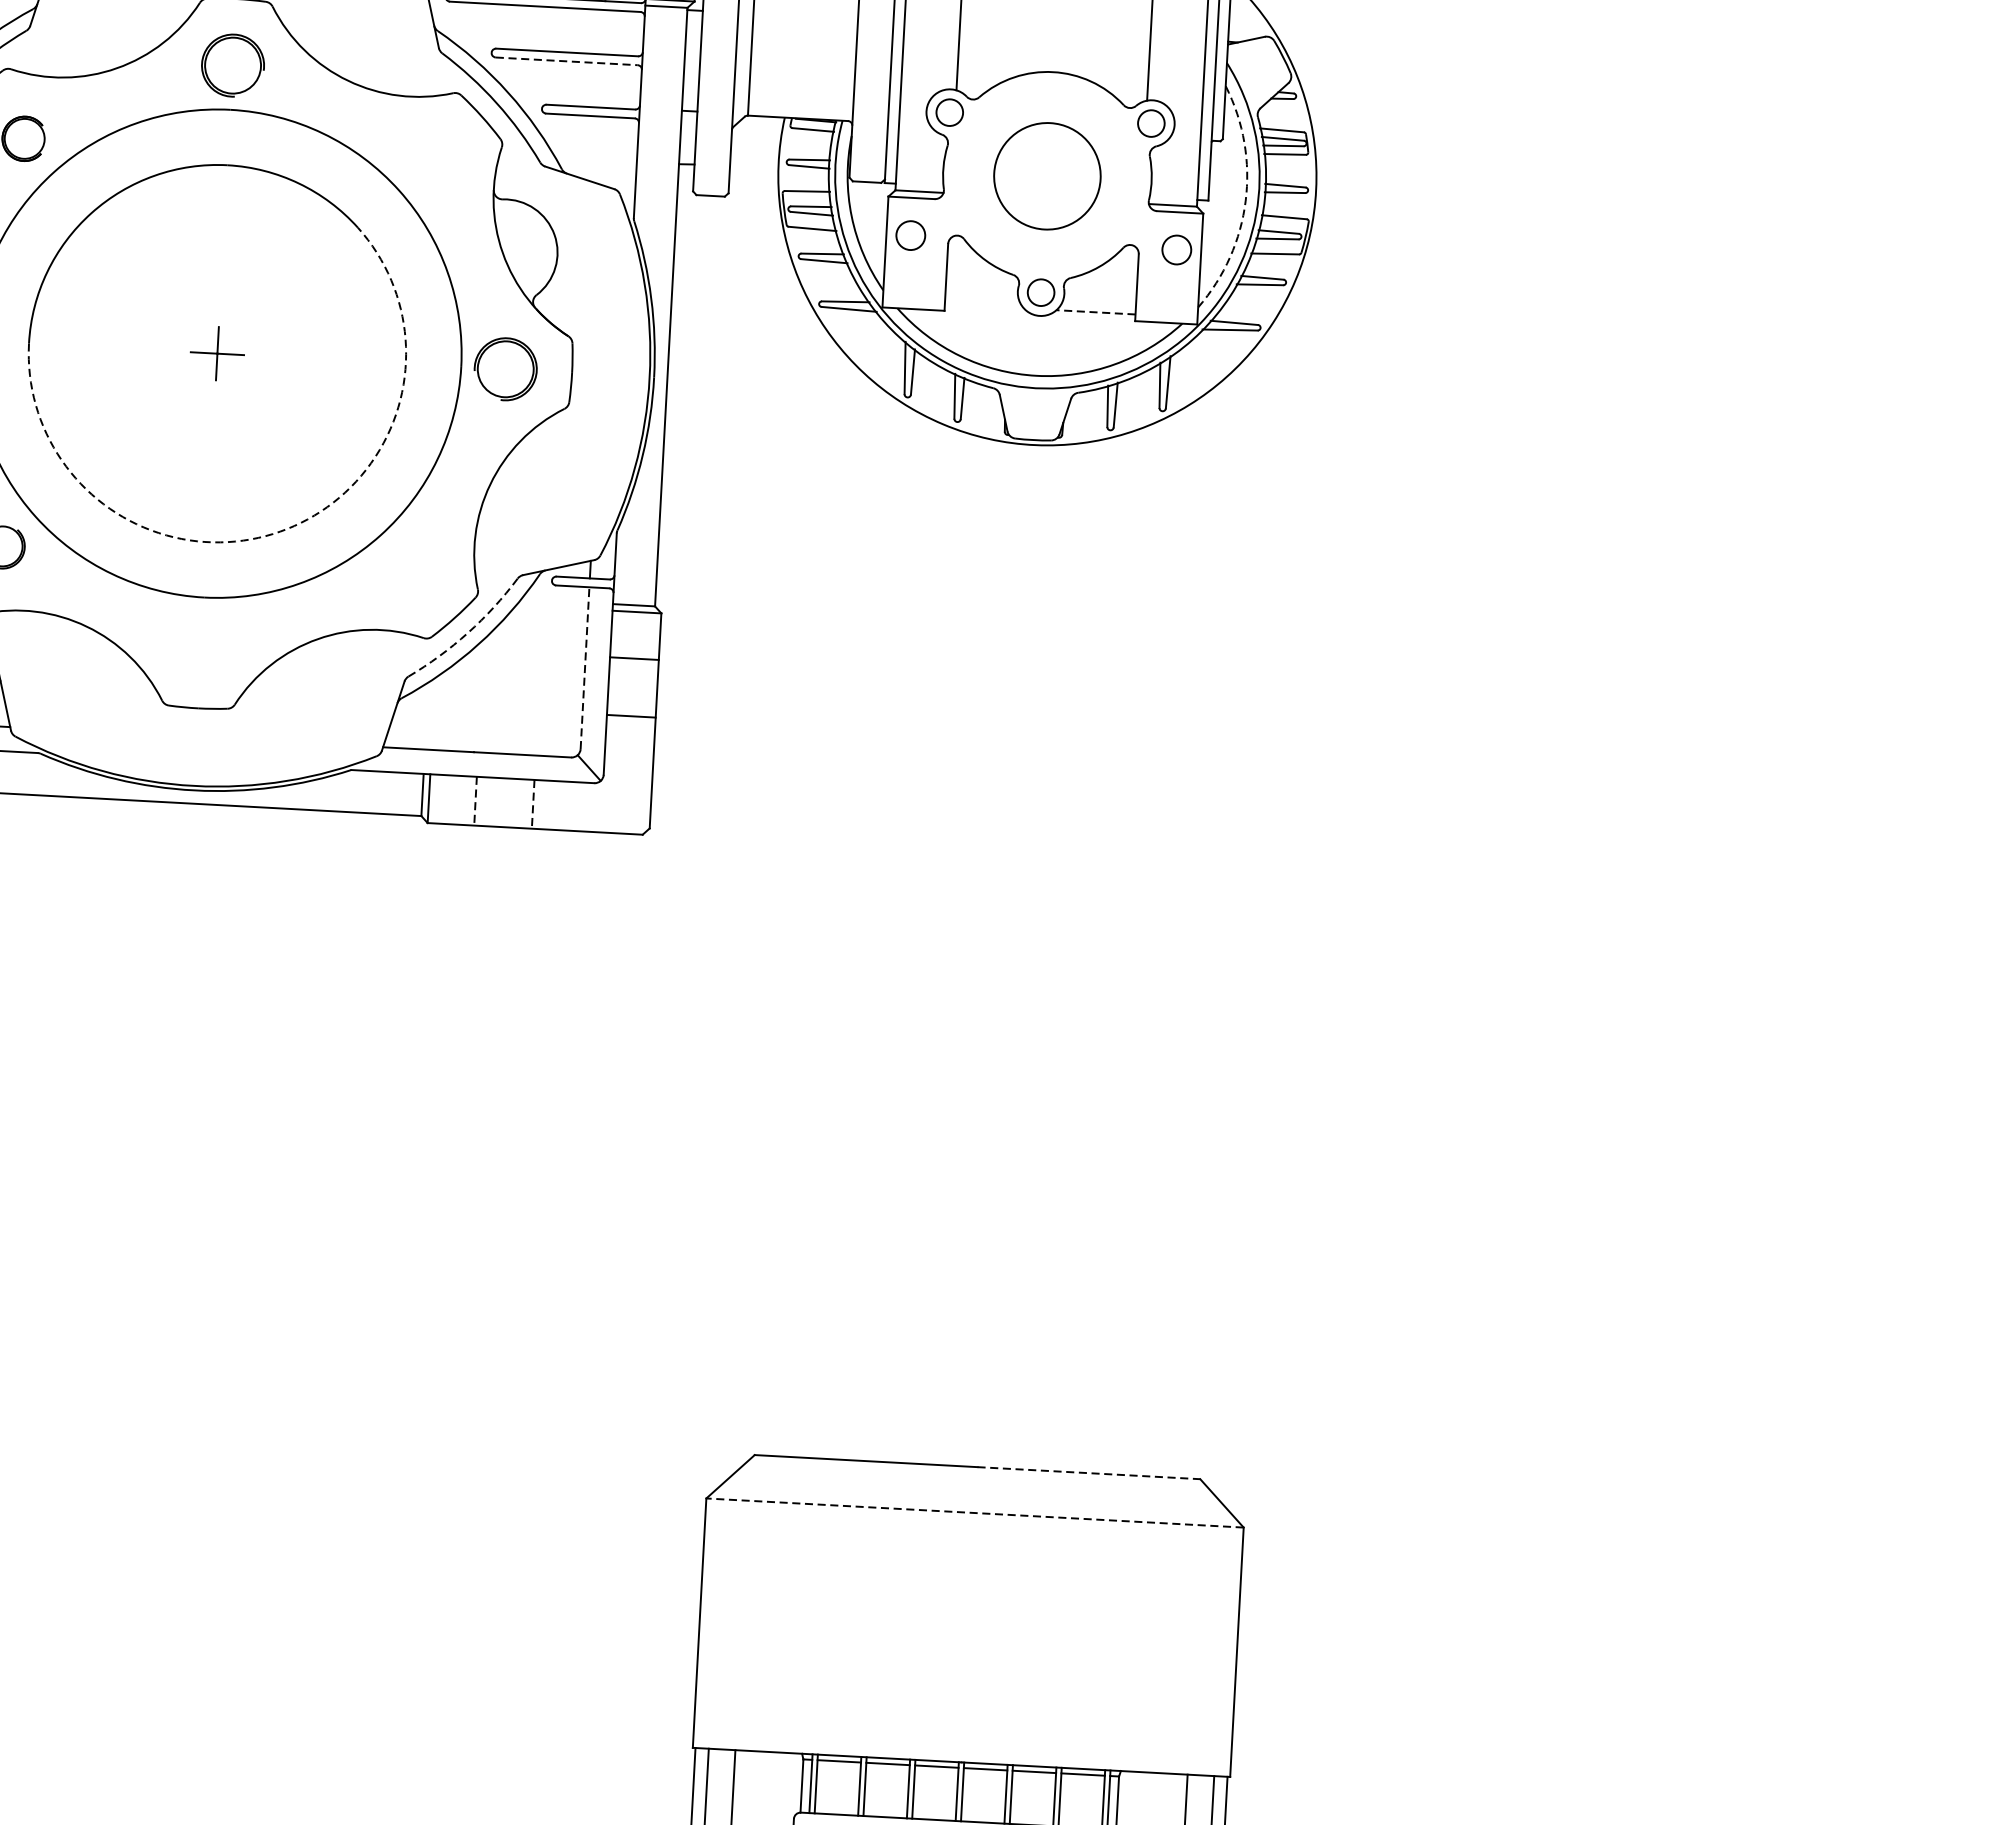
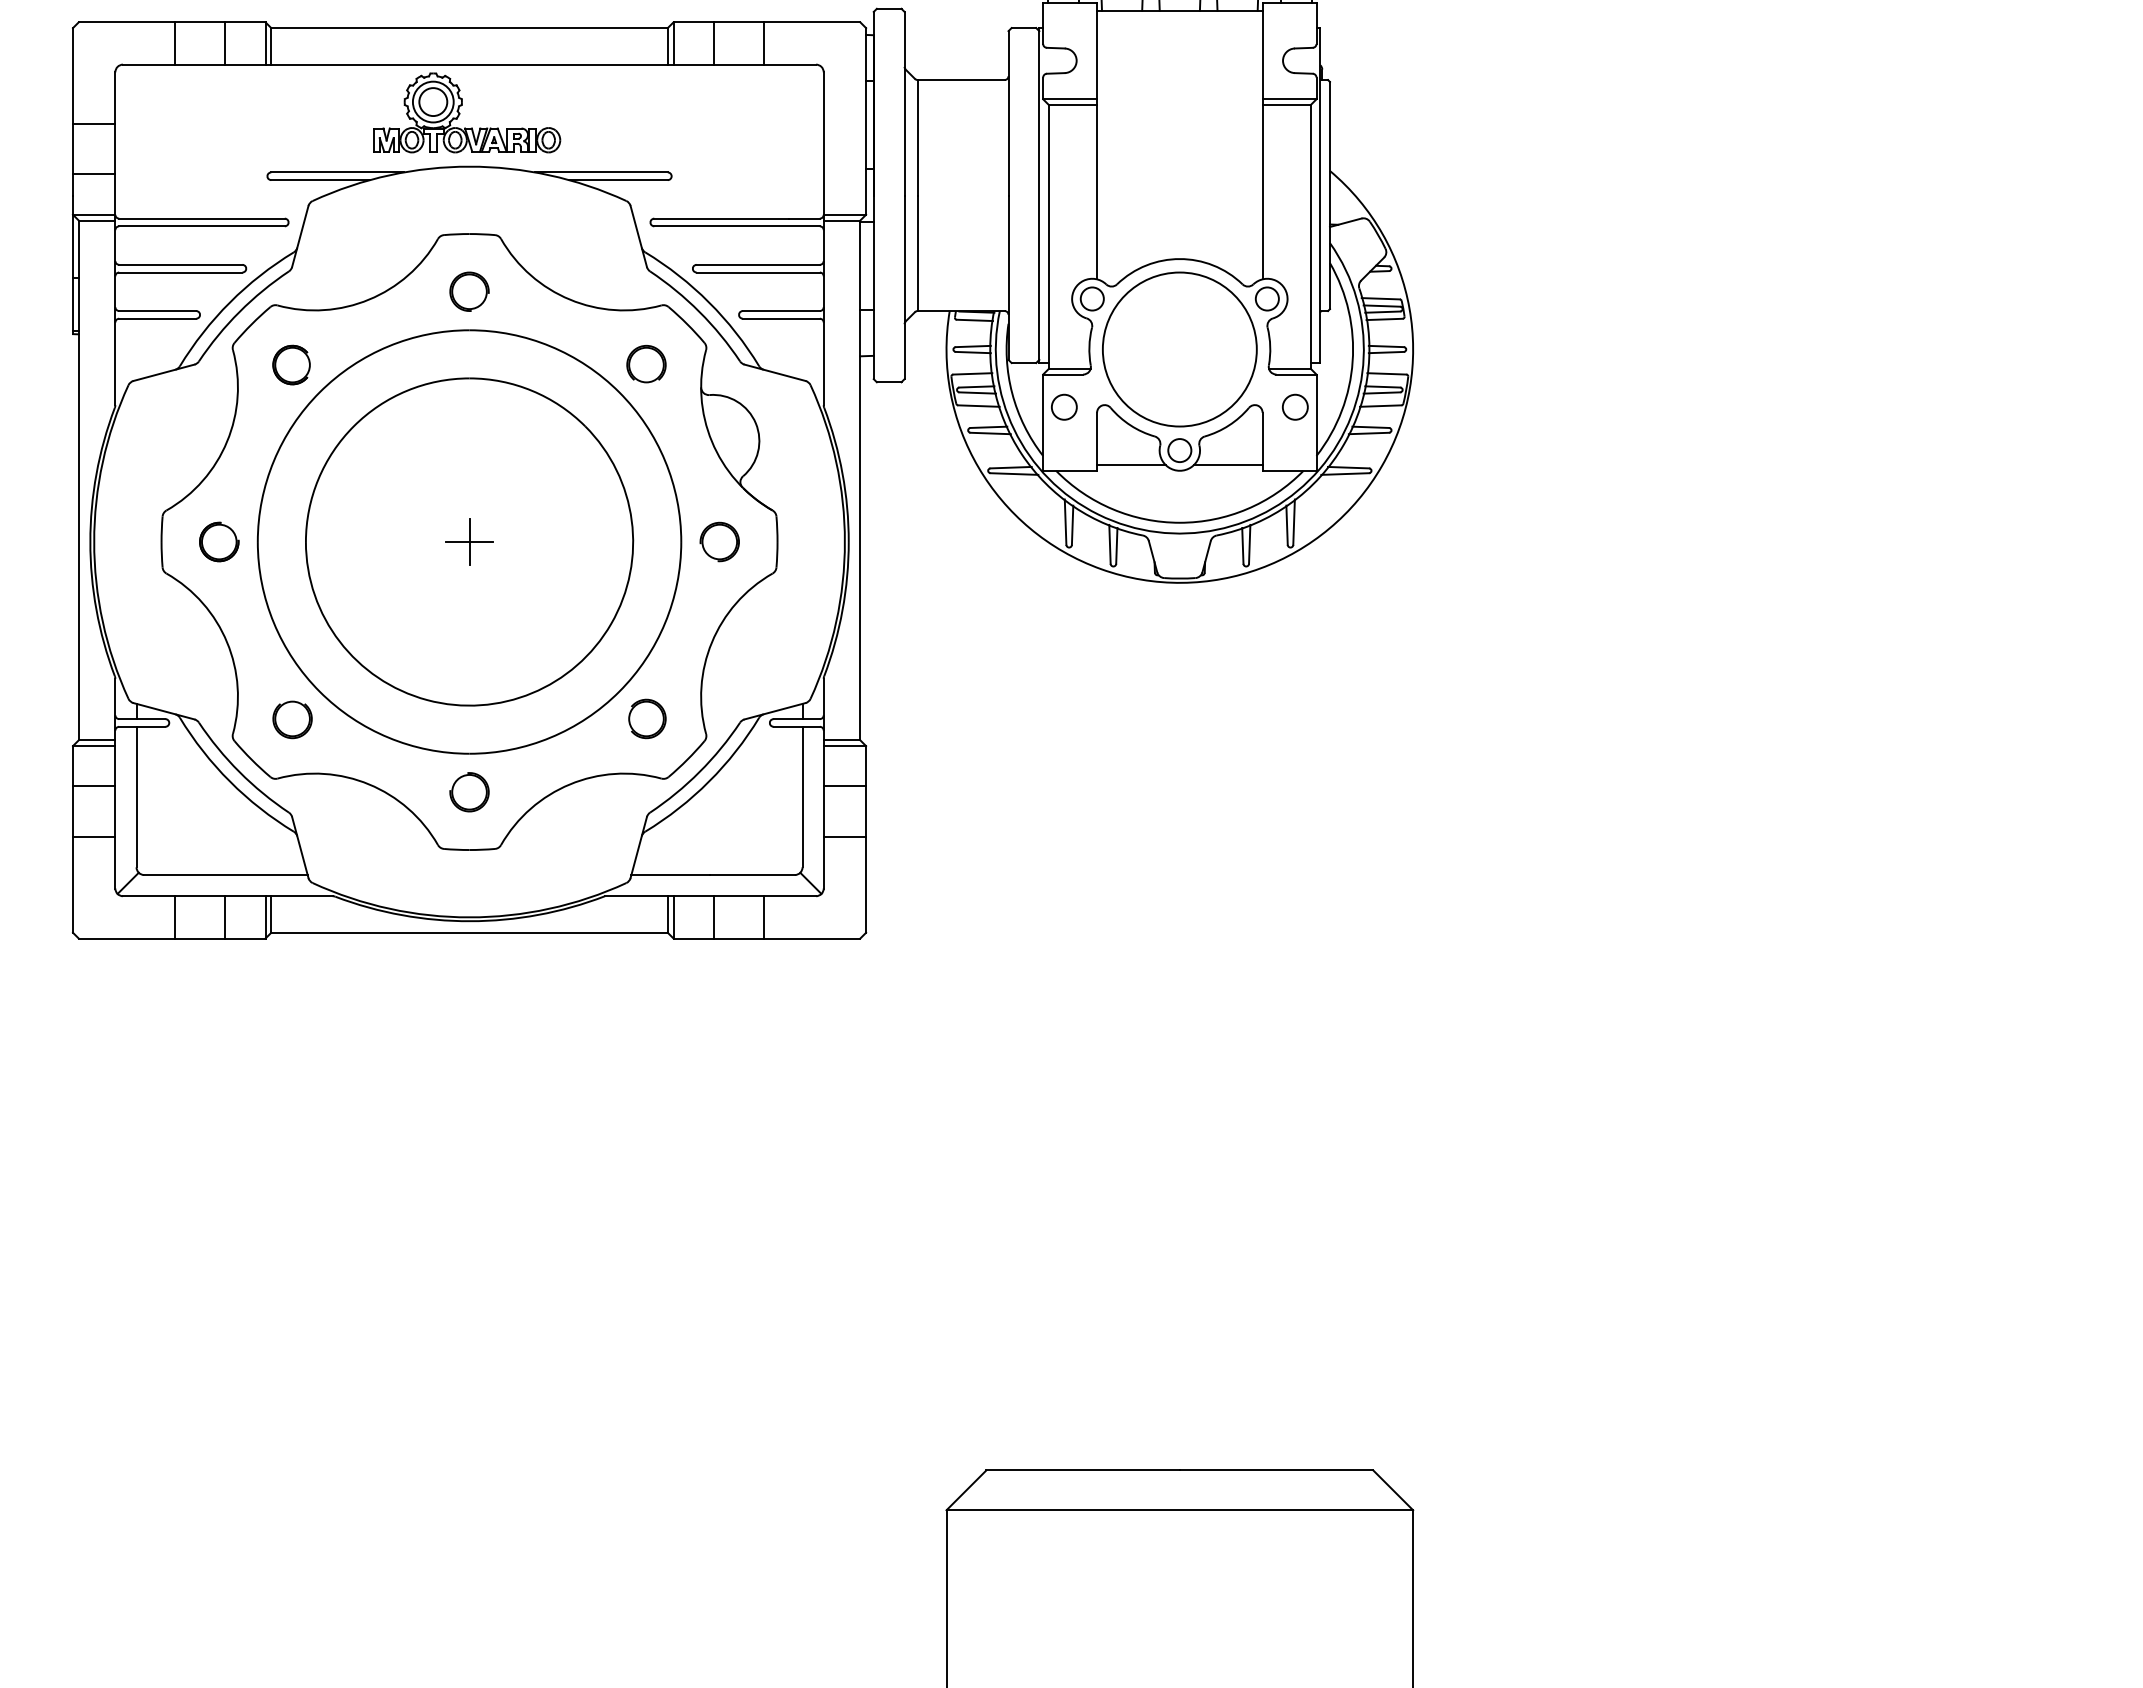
line: (567, 61) -> (758, 272), dashed -> solid
part: (233, 65) -> (469, 291), size x0.71
part: (432, 159) -> (646, 363), added
circle: (1047, 176) -> (1179, 349), size x1.67
arc: (1245, 200) -> (1352, 361), dashed -> solid
line: (984, 306) -> (1131, 465), added
line: (1095, 312) -> (1227, 465), dashed -> solid
part: (505, 368) -> (719, 541), size x0.71
arc: (280, 532) -> (532, 693), dashed -> solid
part: (411, 568) -> (647, 718), added
arc: (467, 633) -> (699, 772), dashed -> solid
part: (201, 642) -> (469, 792), added
line: (584, 667) -> (802, 796), dashed -> solid
line: (476, 801) -> (714, 917), dashed -> solid
line: (533, 804) -> (764, 917), dashed -> solid
line: (1088, 1473) -> (1276, 1470), dashed -> solid
line: (974, 1513) -> (1179, 1510), dashed -> solid

